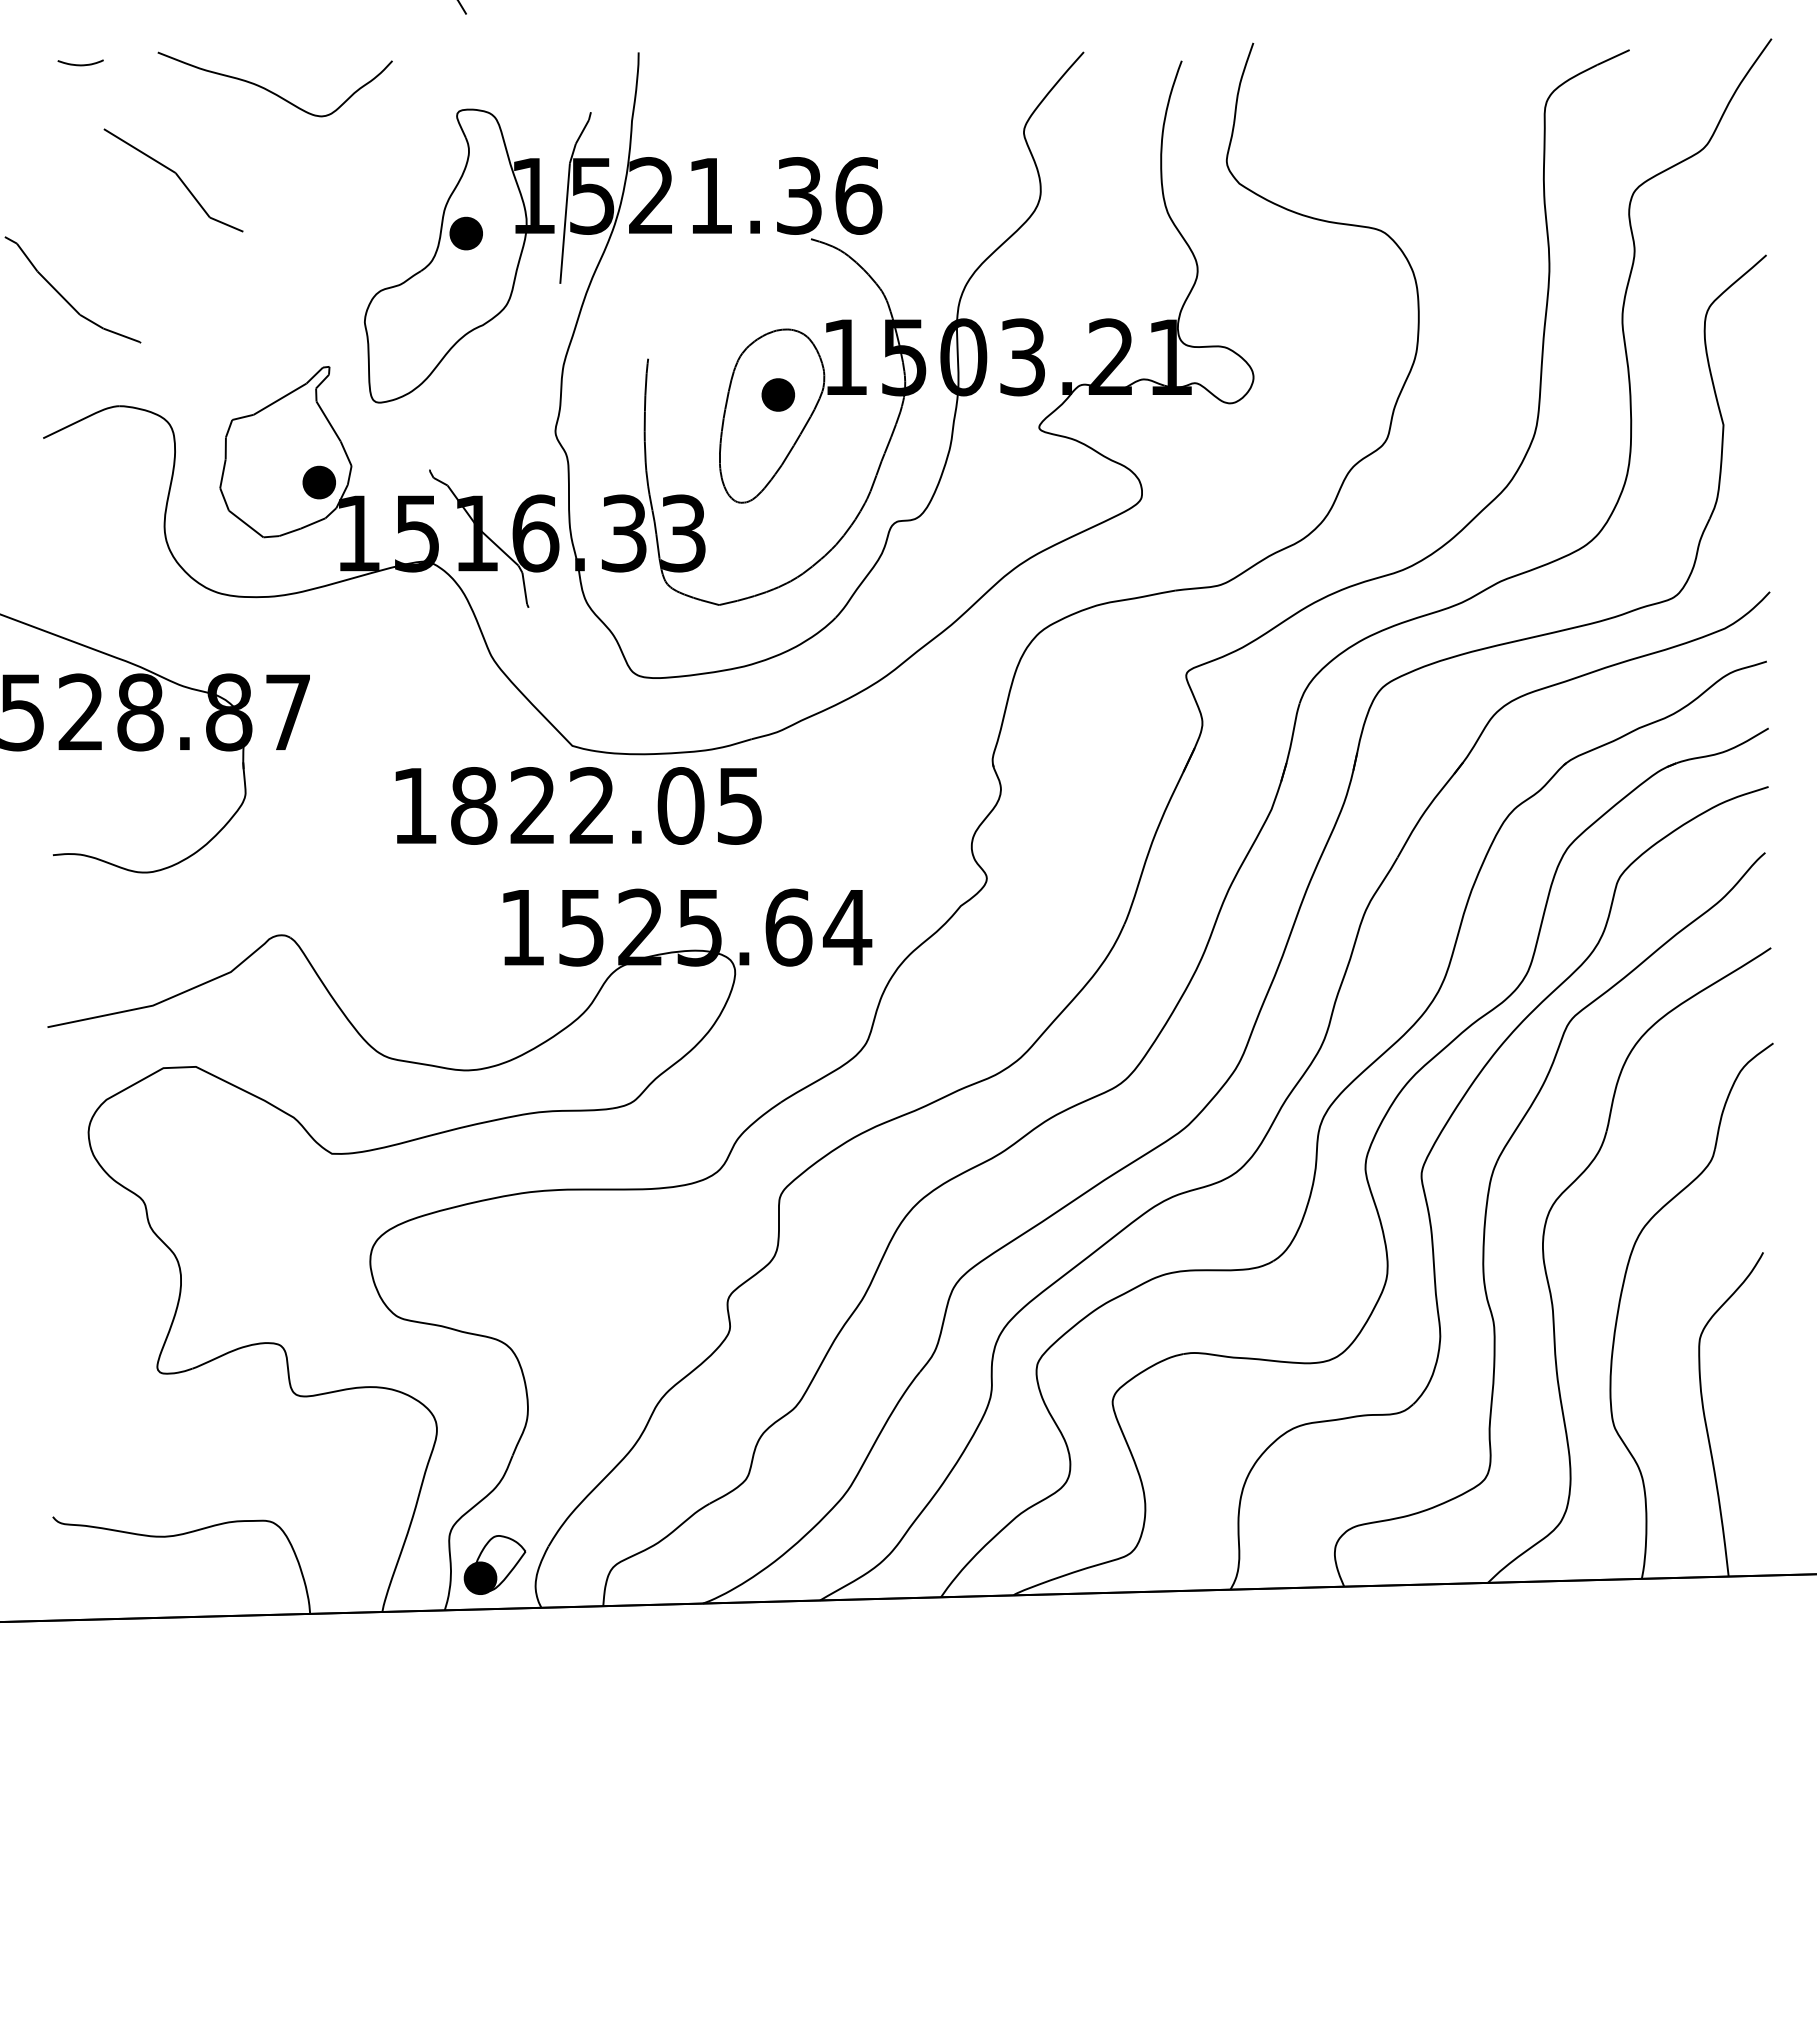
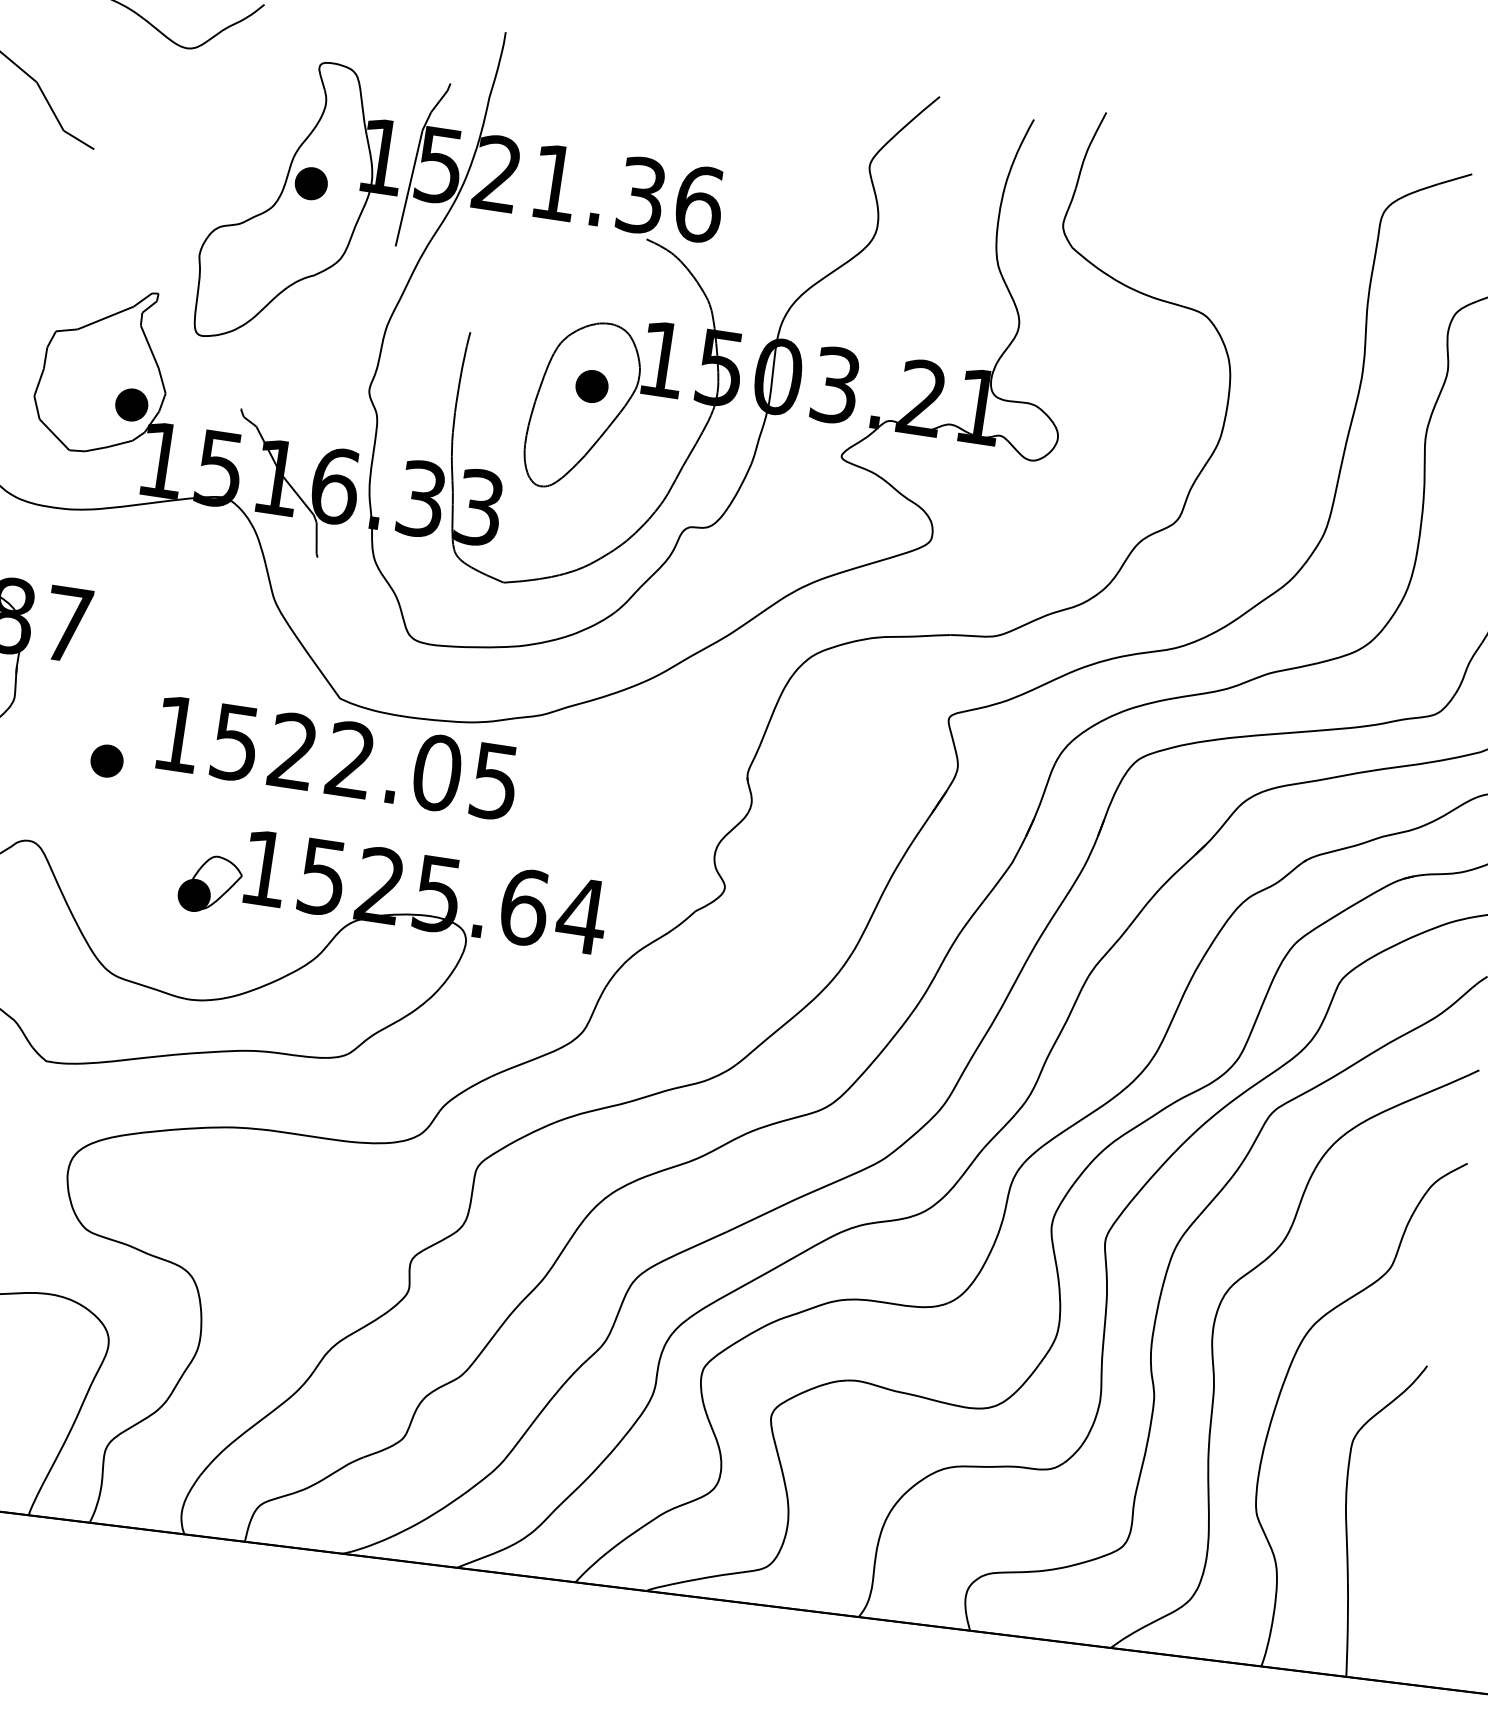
text: (474, 805) -> (236, 742), 1822.05 -> 1522.05
part: (347, 843) -> (106, 760), added
part: (494, 1564) -> (209, 884), moved

